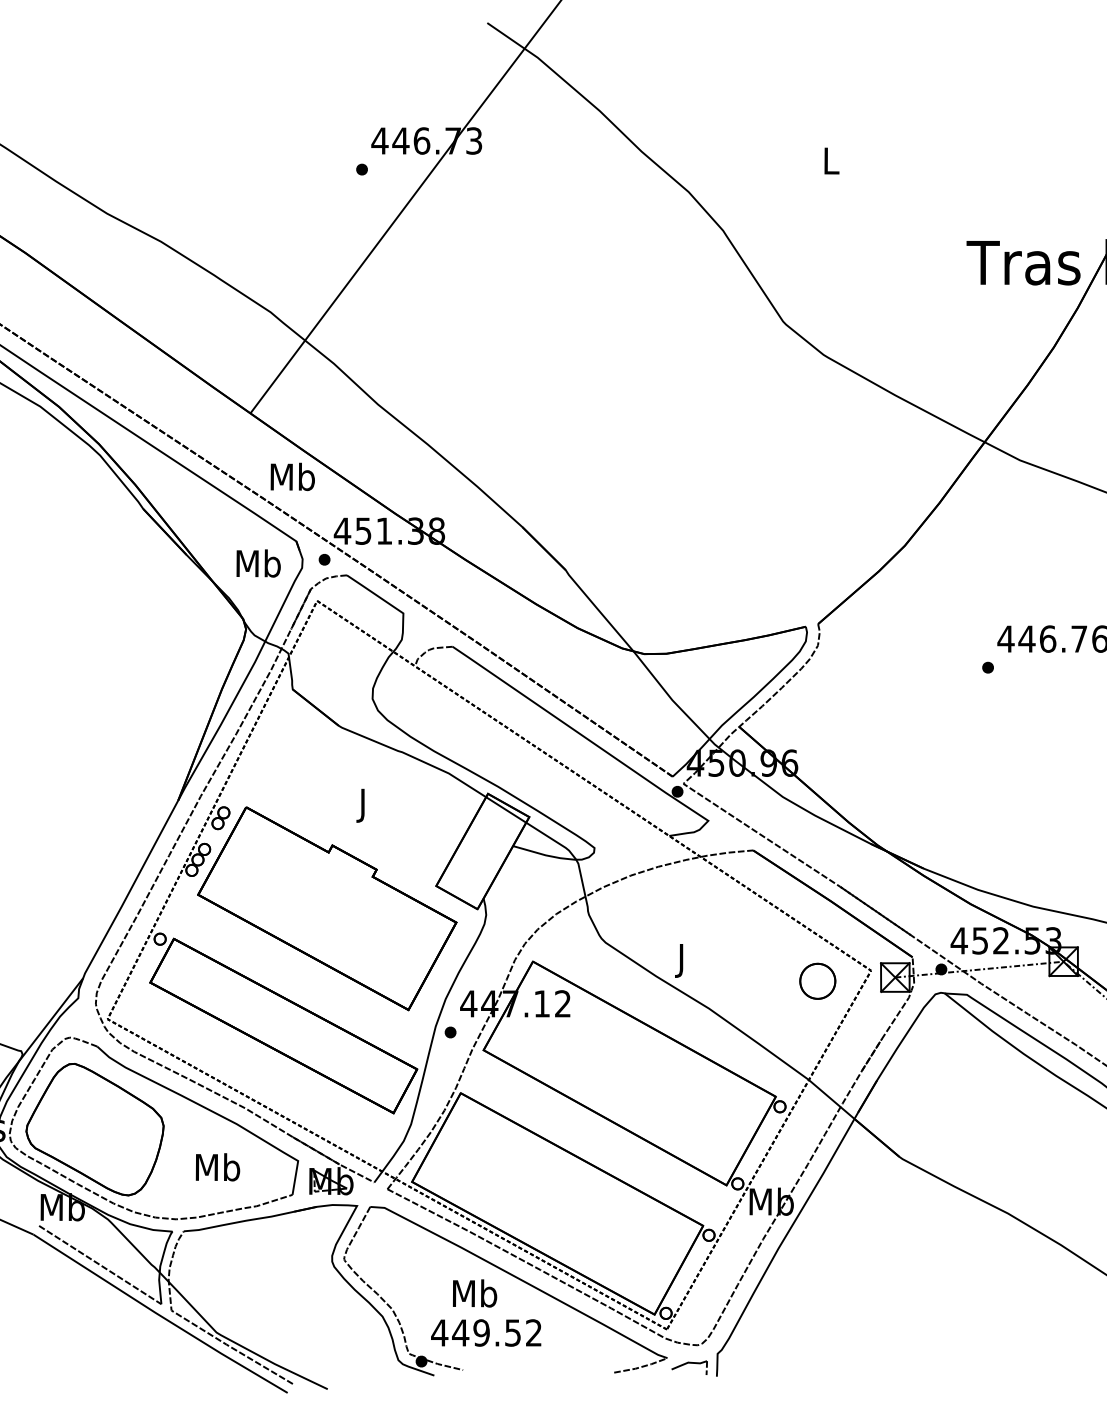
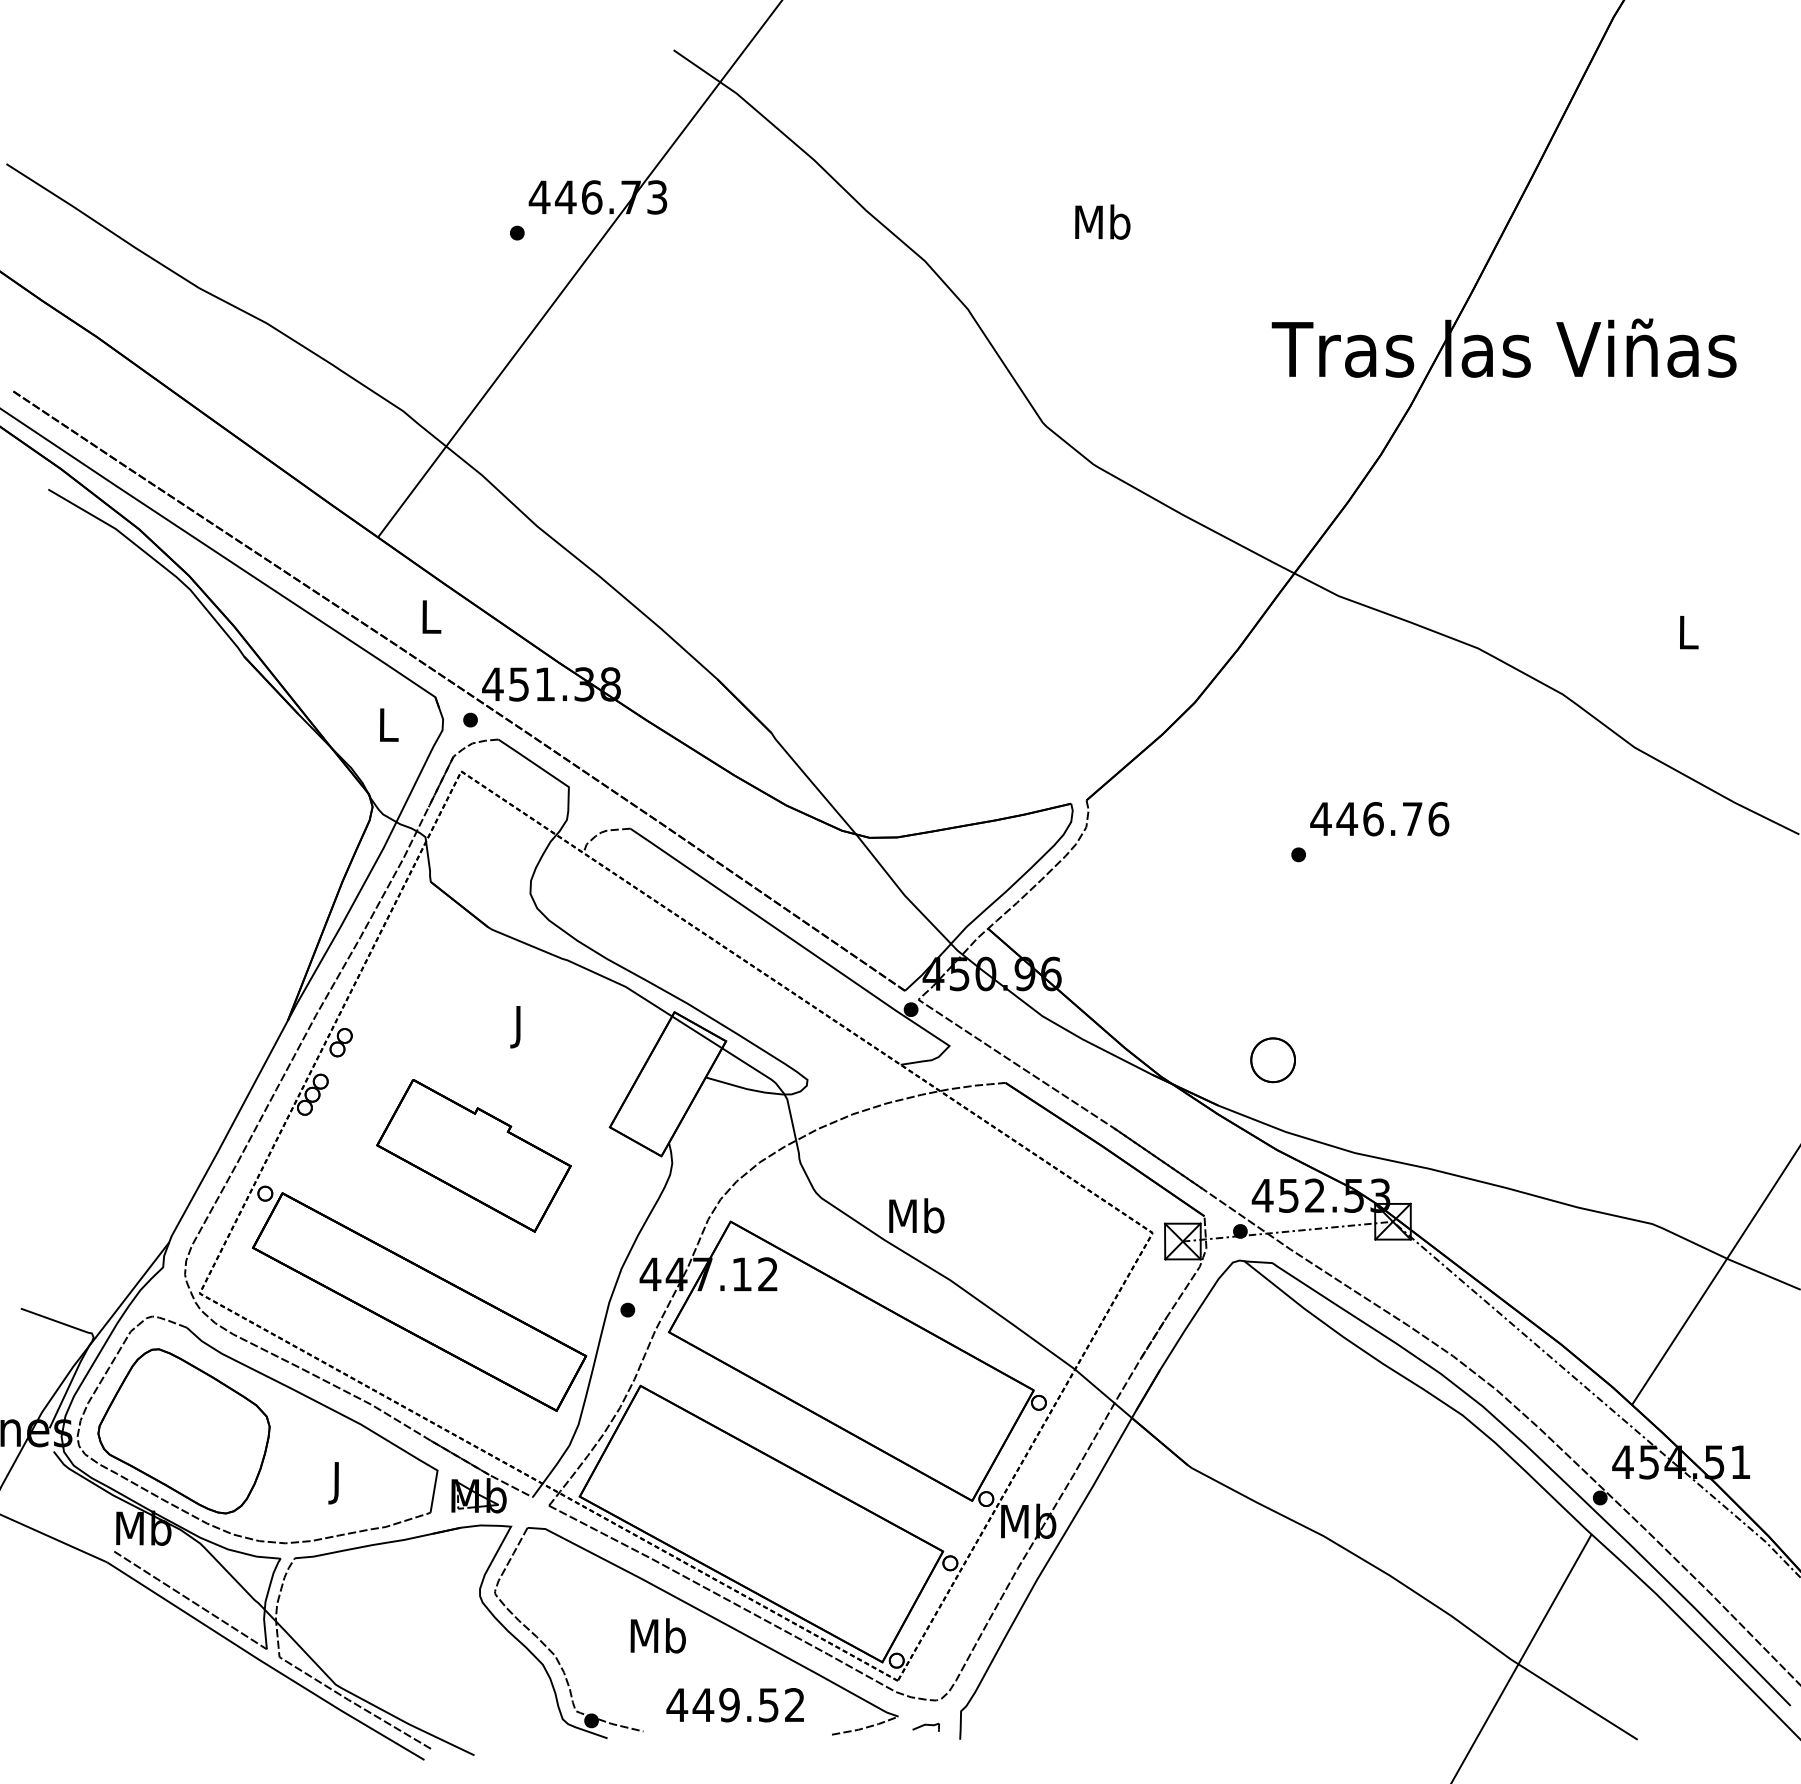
text: (830, 160) -> (1102, 221), L -> Mb
text: (292, 476) -> (430, 616), Mb -> L
text: (258, 563) -> (387, 724), Mb -> L
part: (326, 908) -> (473, 1155), size x0.6
text: (681, 959) -> (916, 1219), J -> Mb
part: (817, 981) -> (1272, 1060), moved
text: (217, 1170) -> (337, 1482), Mb -> J
text: (485, 1333) -> (734, 1705), moved
part: (689, 1367) -> (925, 1728), size x0.6

